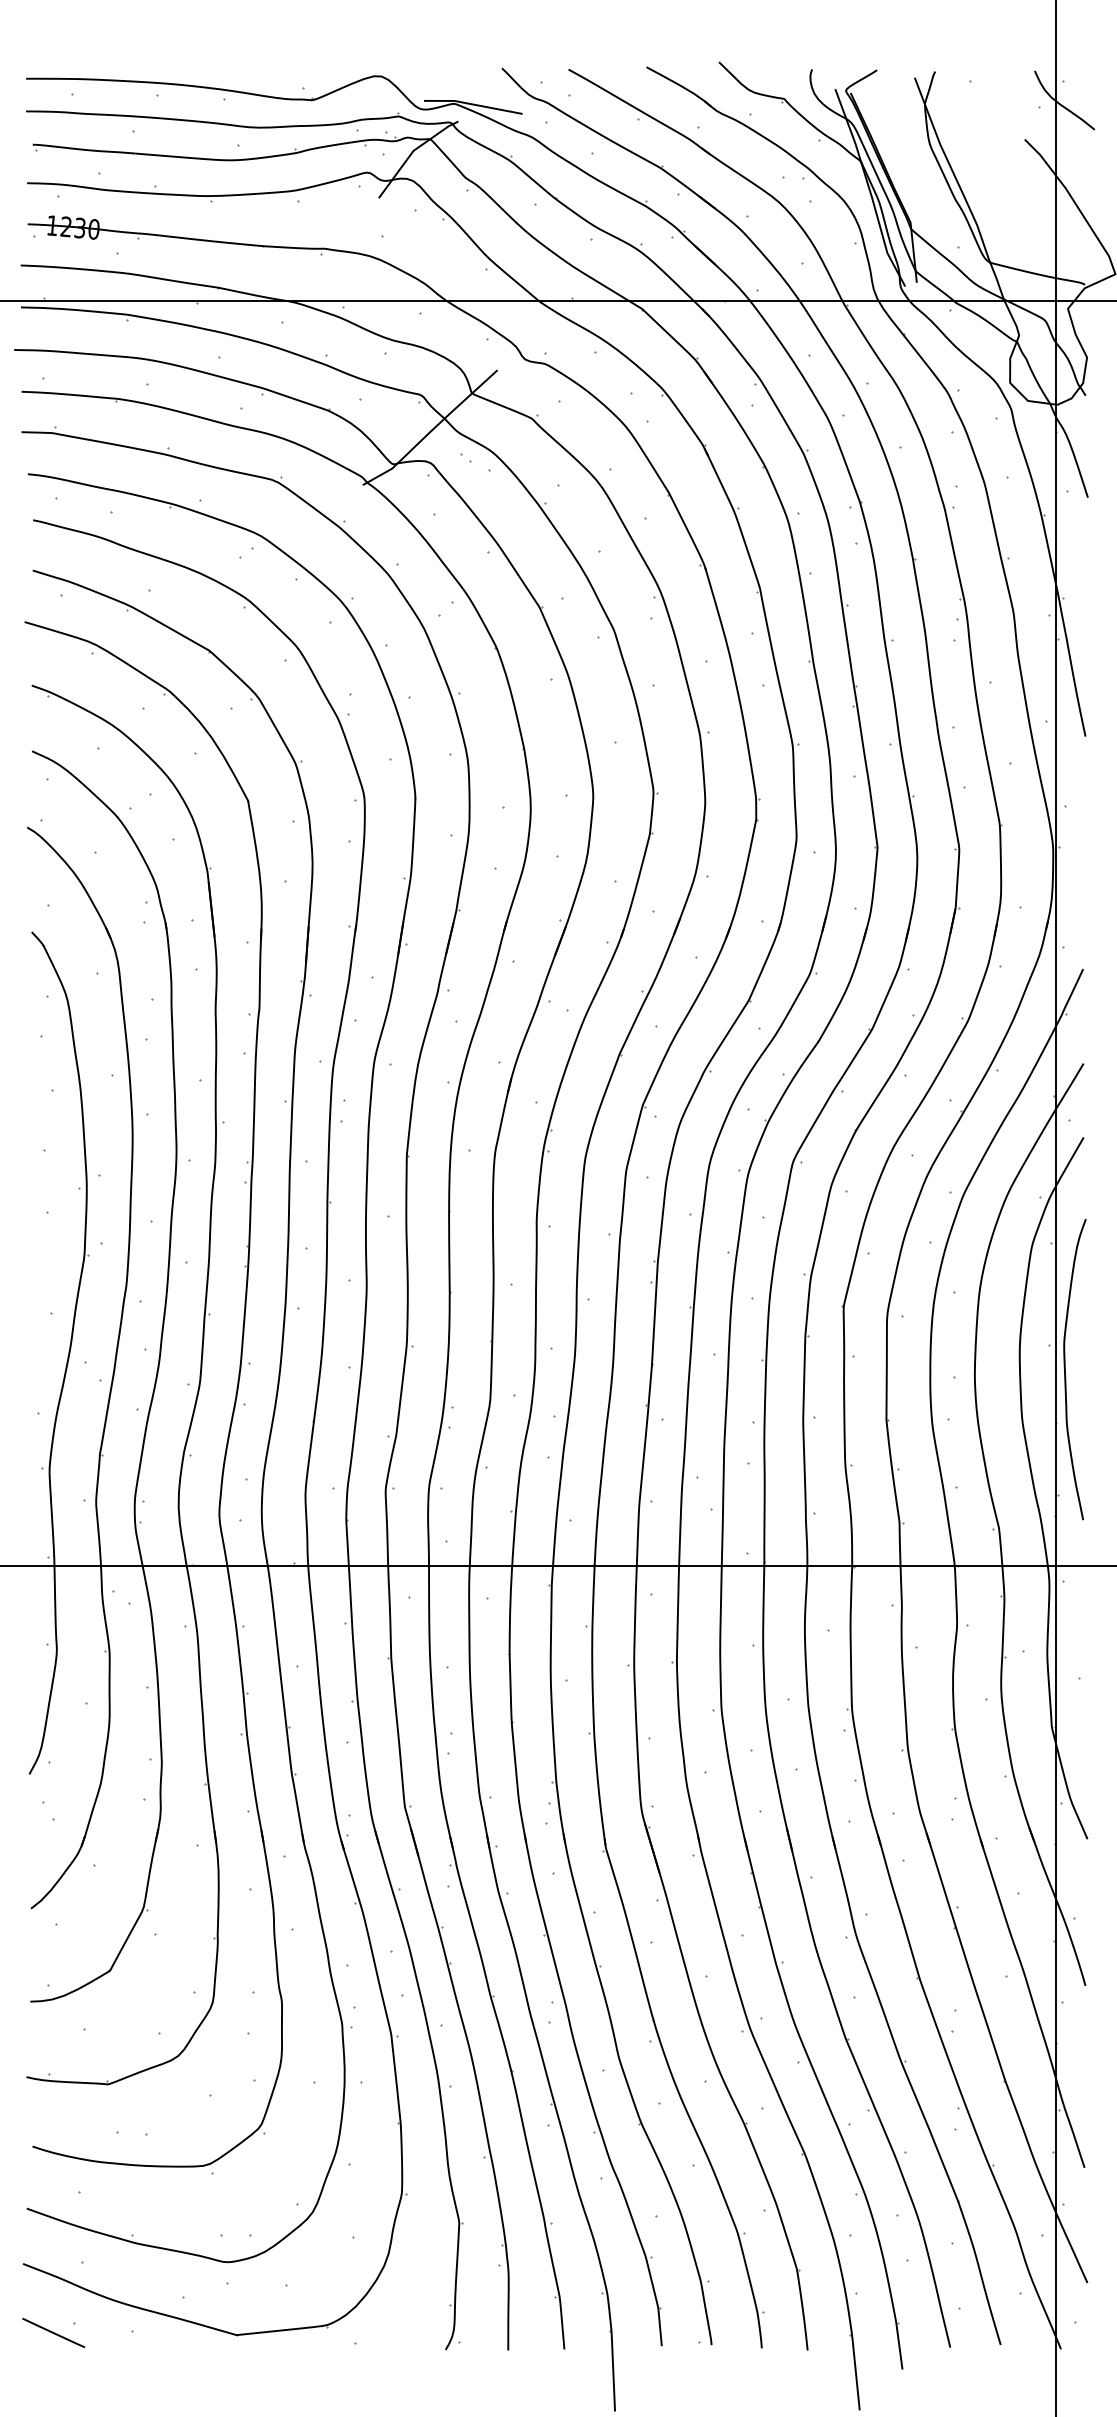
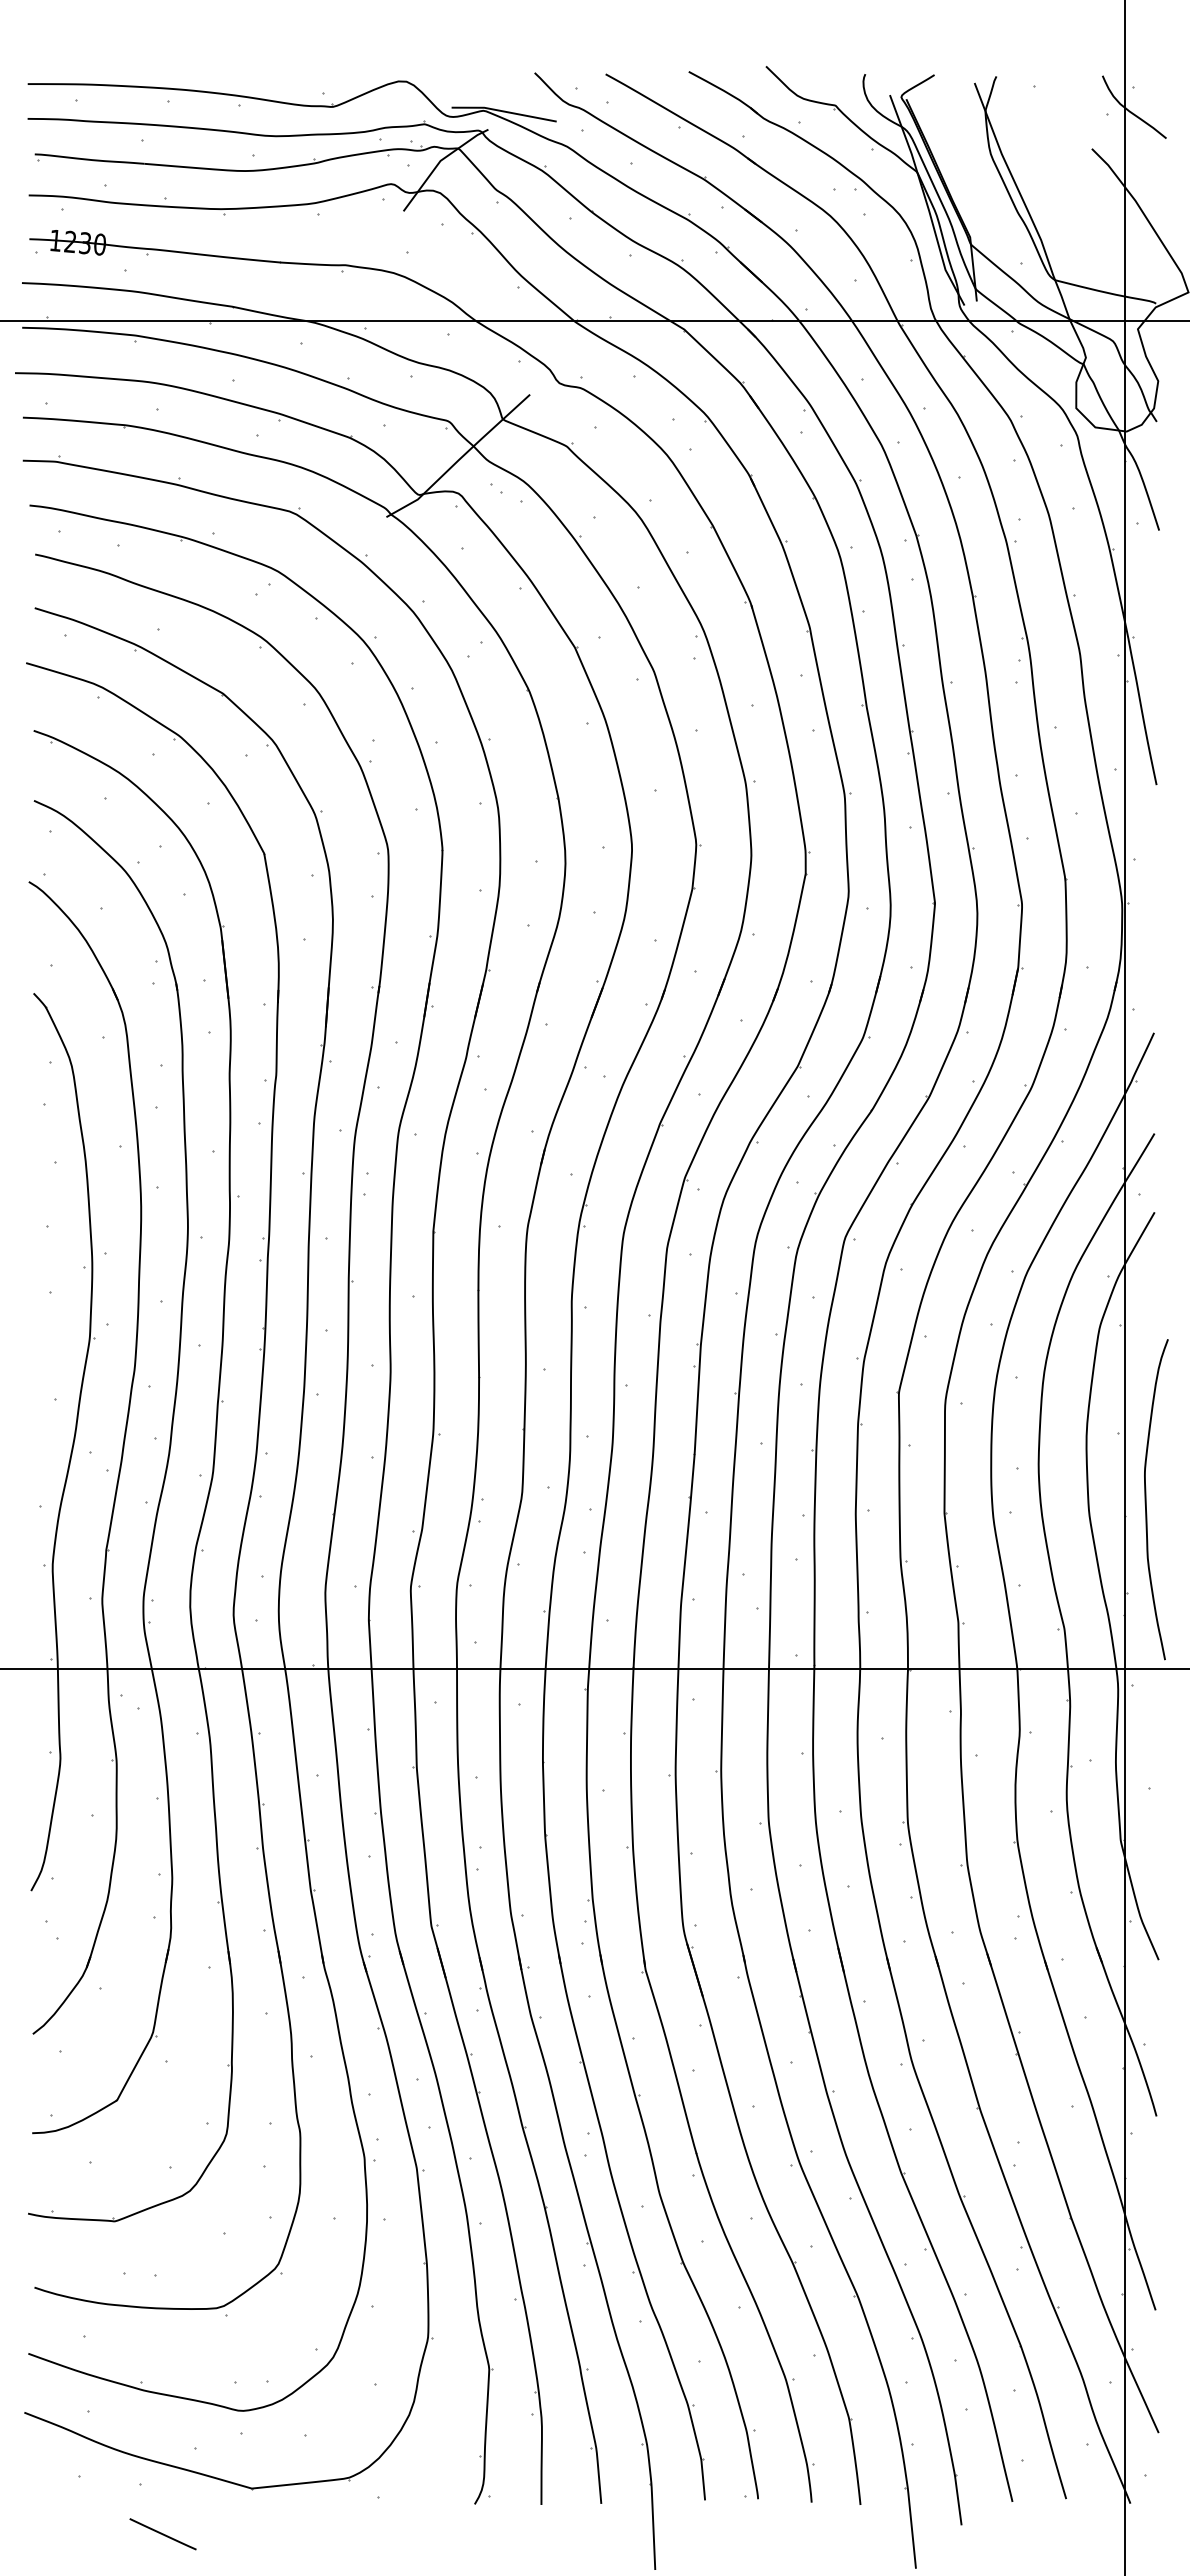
curve: (1065, 1369) -> (1146, 1499), moved
line: (53, 2333) -> (162, 2534), moved

